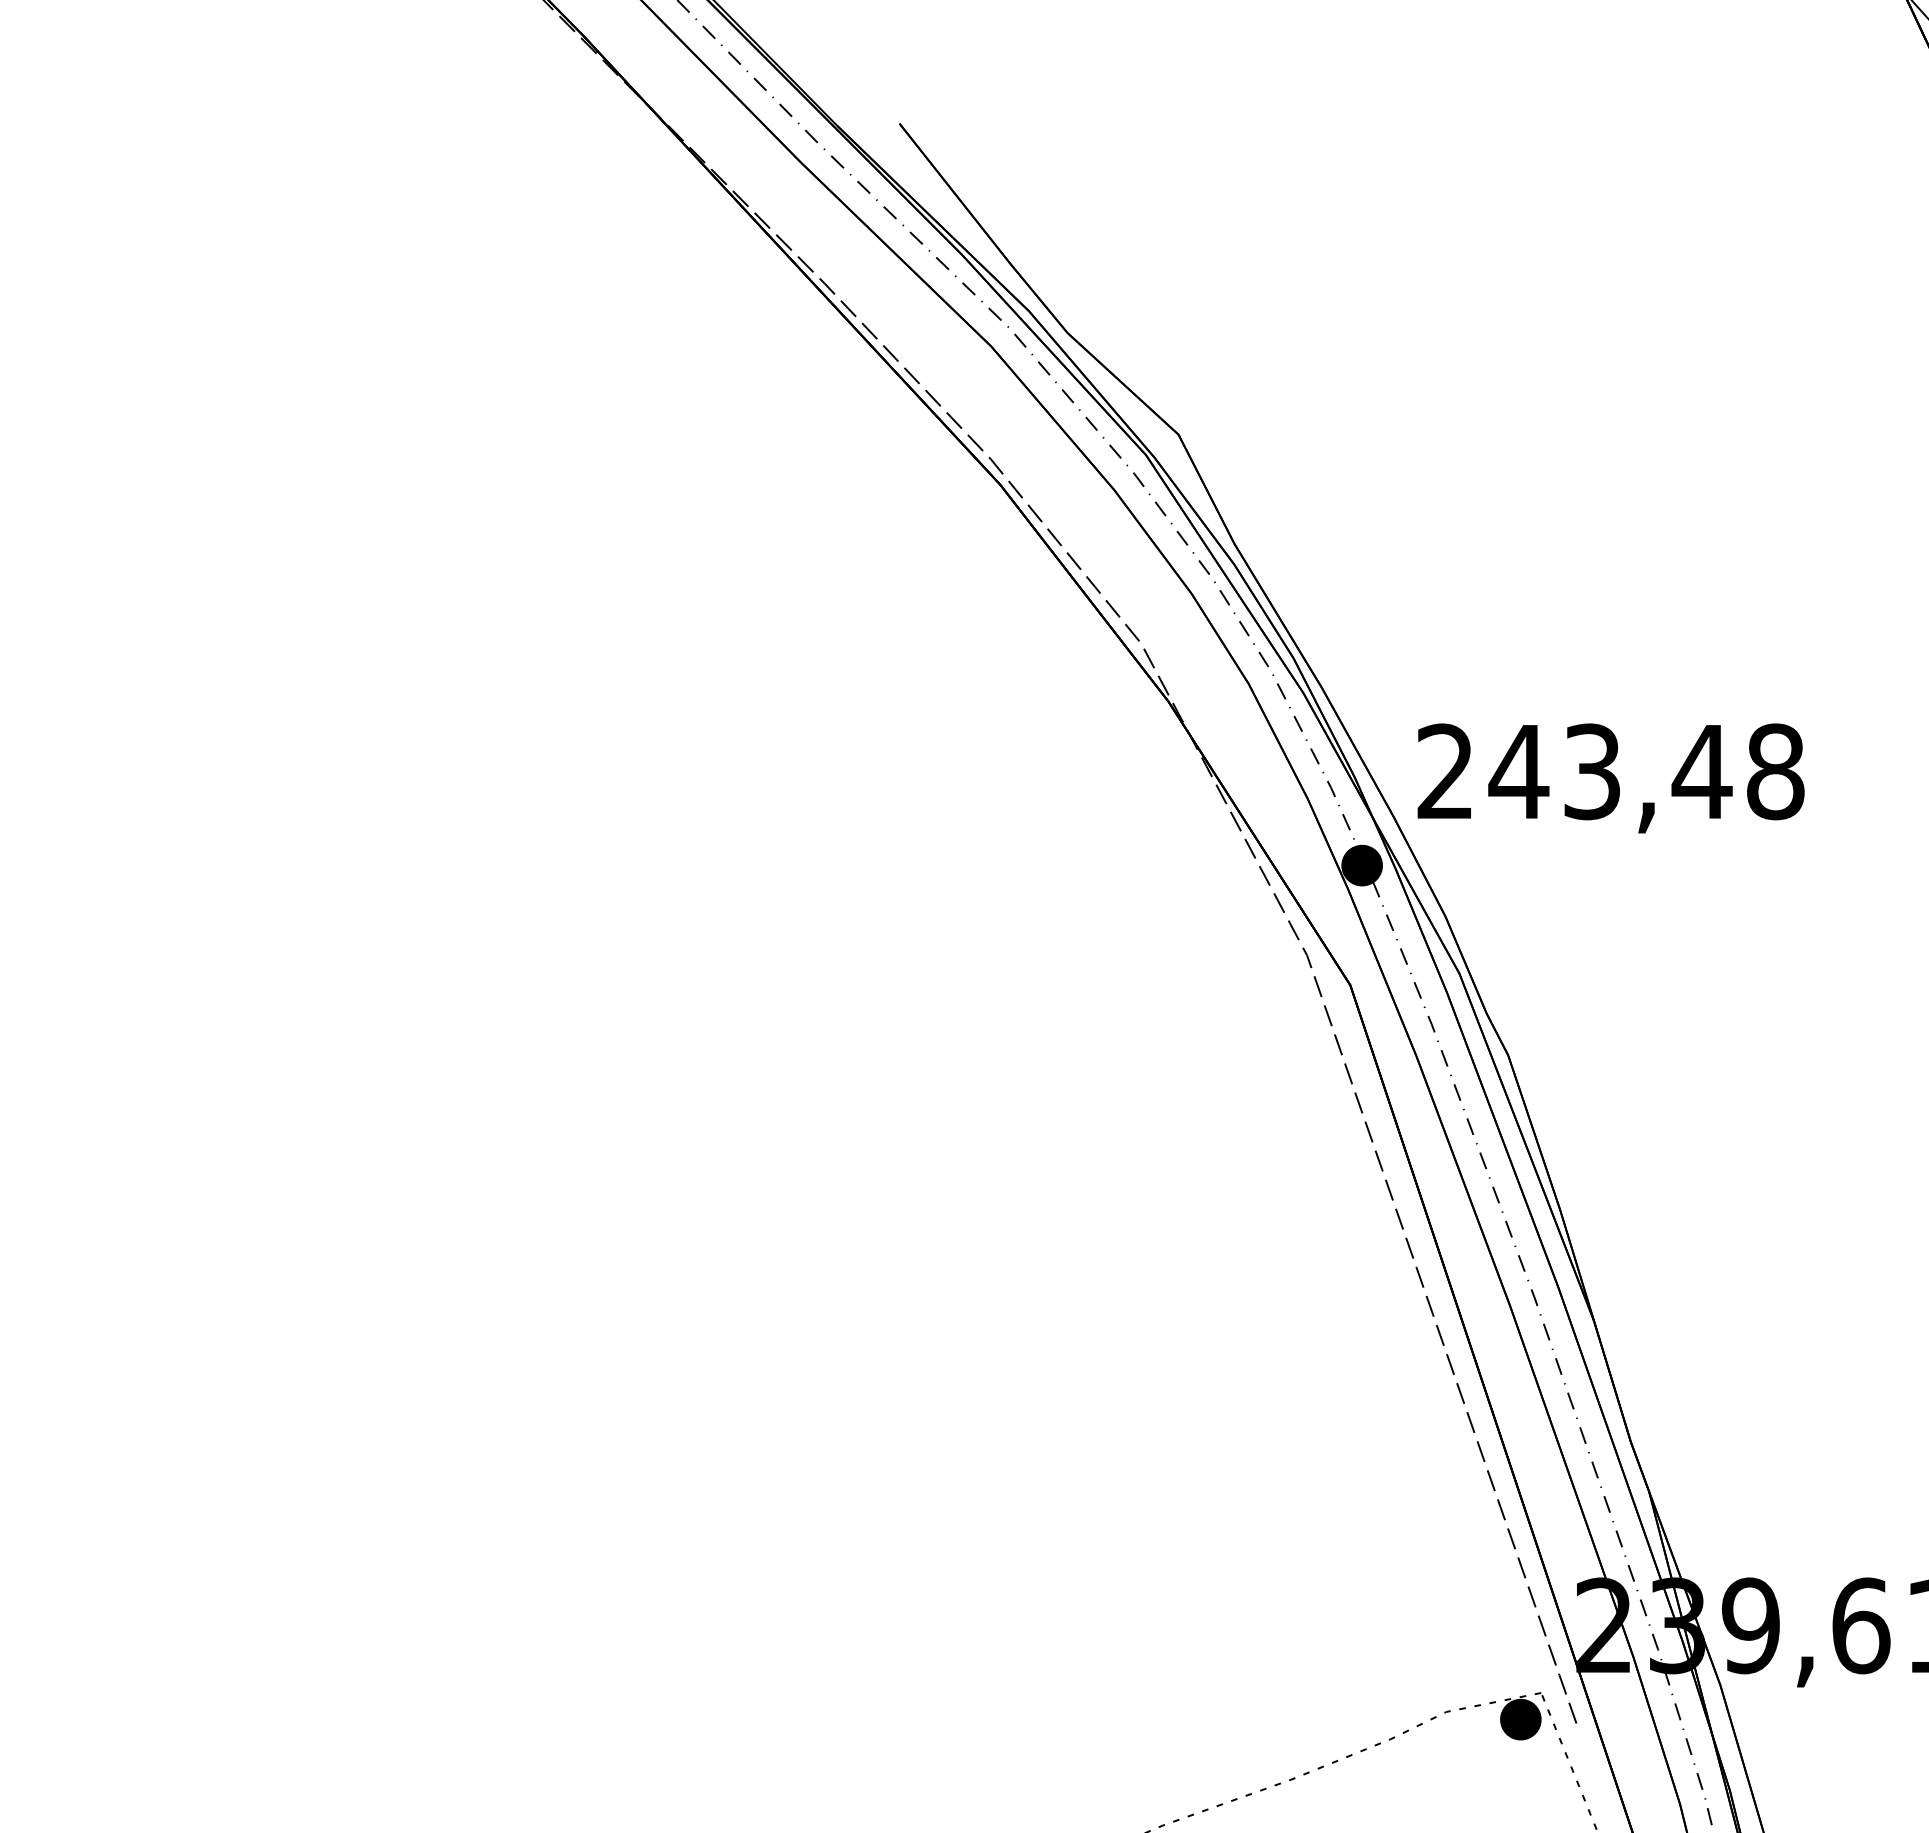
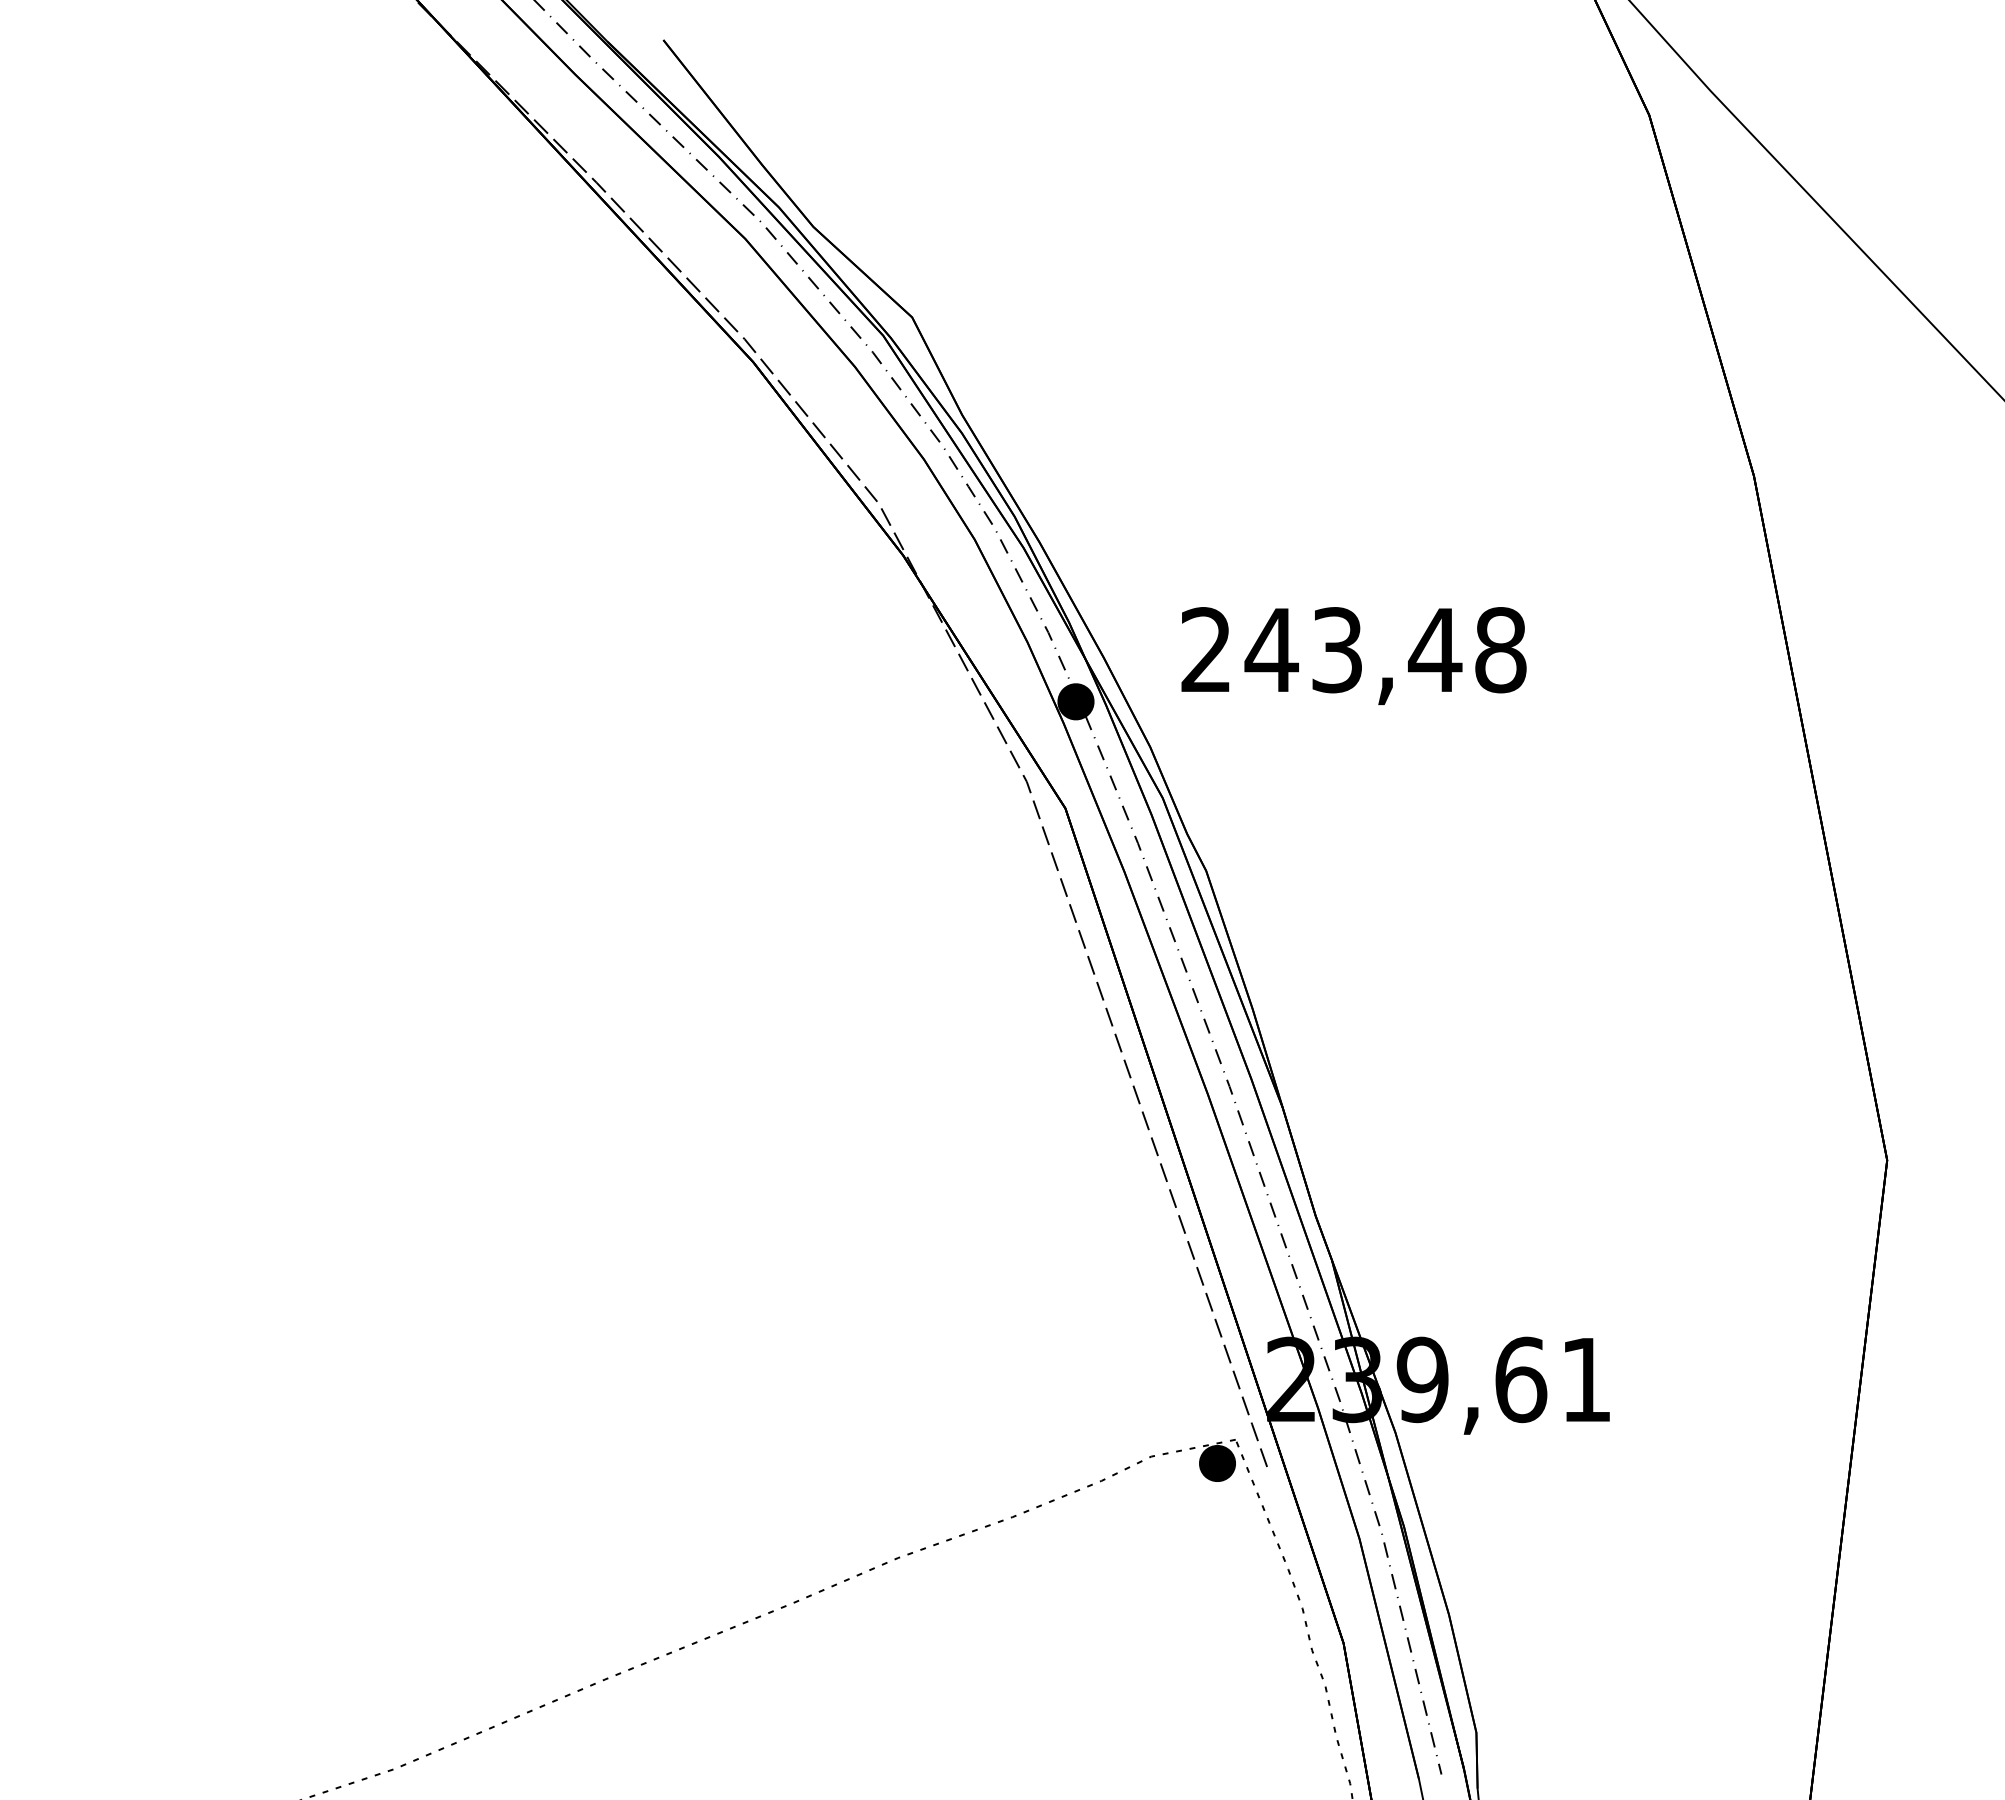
text: (1610, 777) -> (1353, 655), moved

